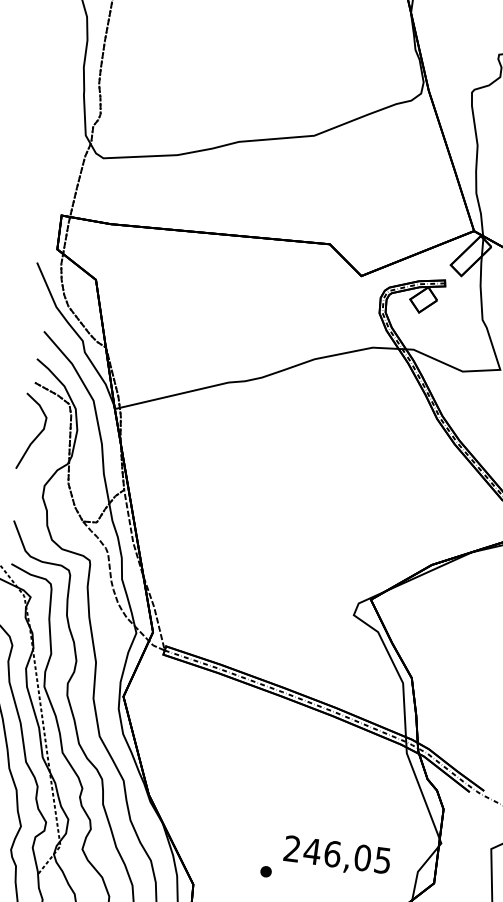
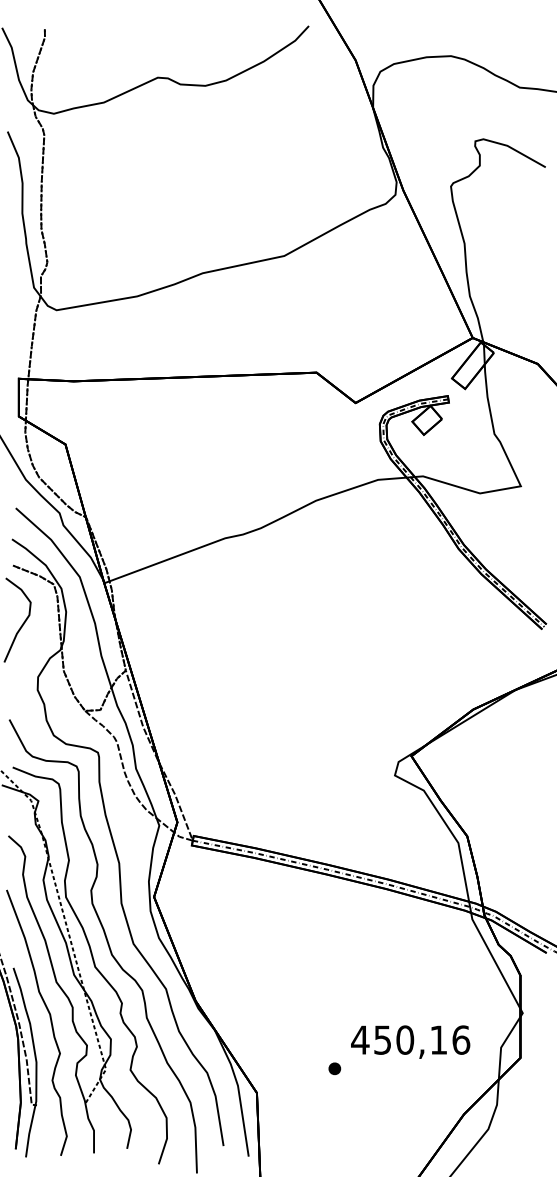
text: (337, 854) -> (410, 1039), 246,05 -> 450,16

